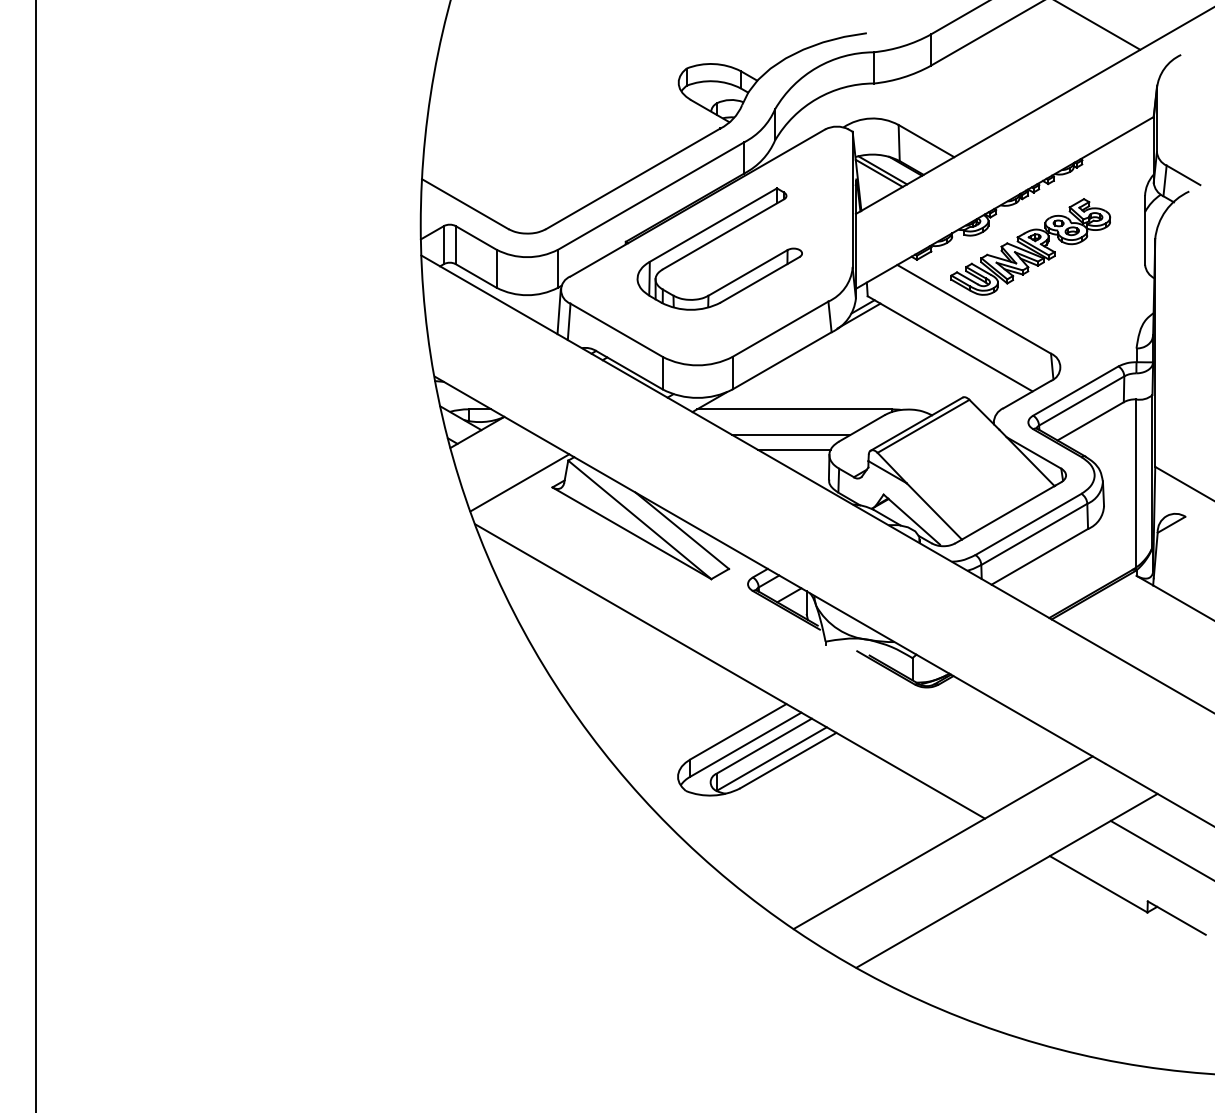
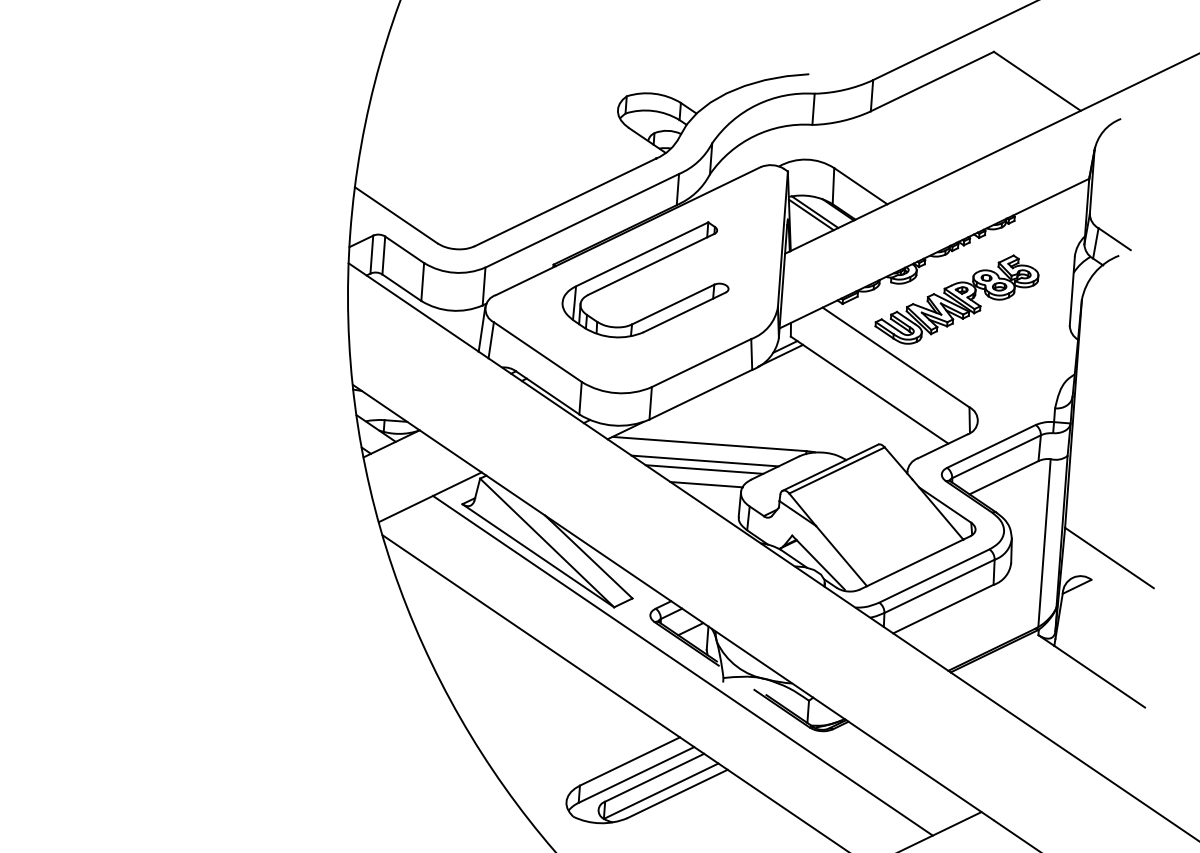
line: (791, 426) -> (705, 460), added
line: (783, 632) -> (682, 665), added

